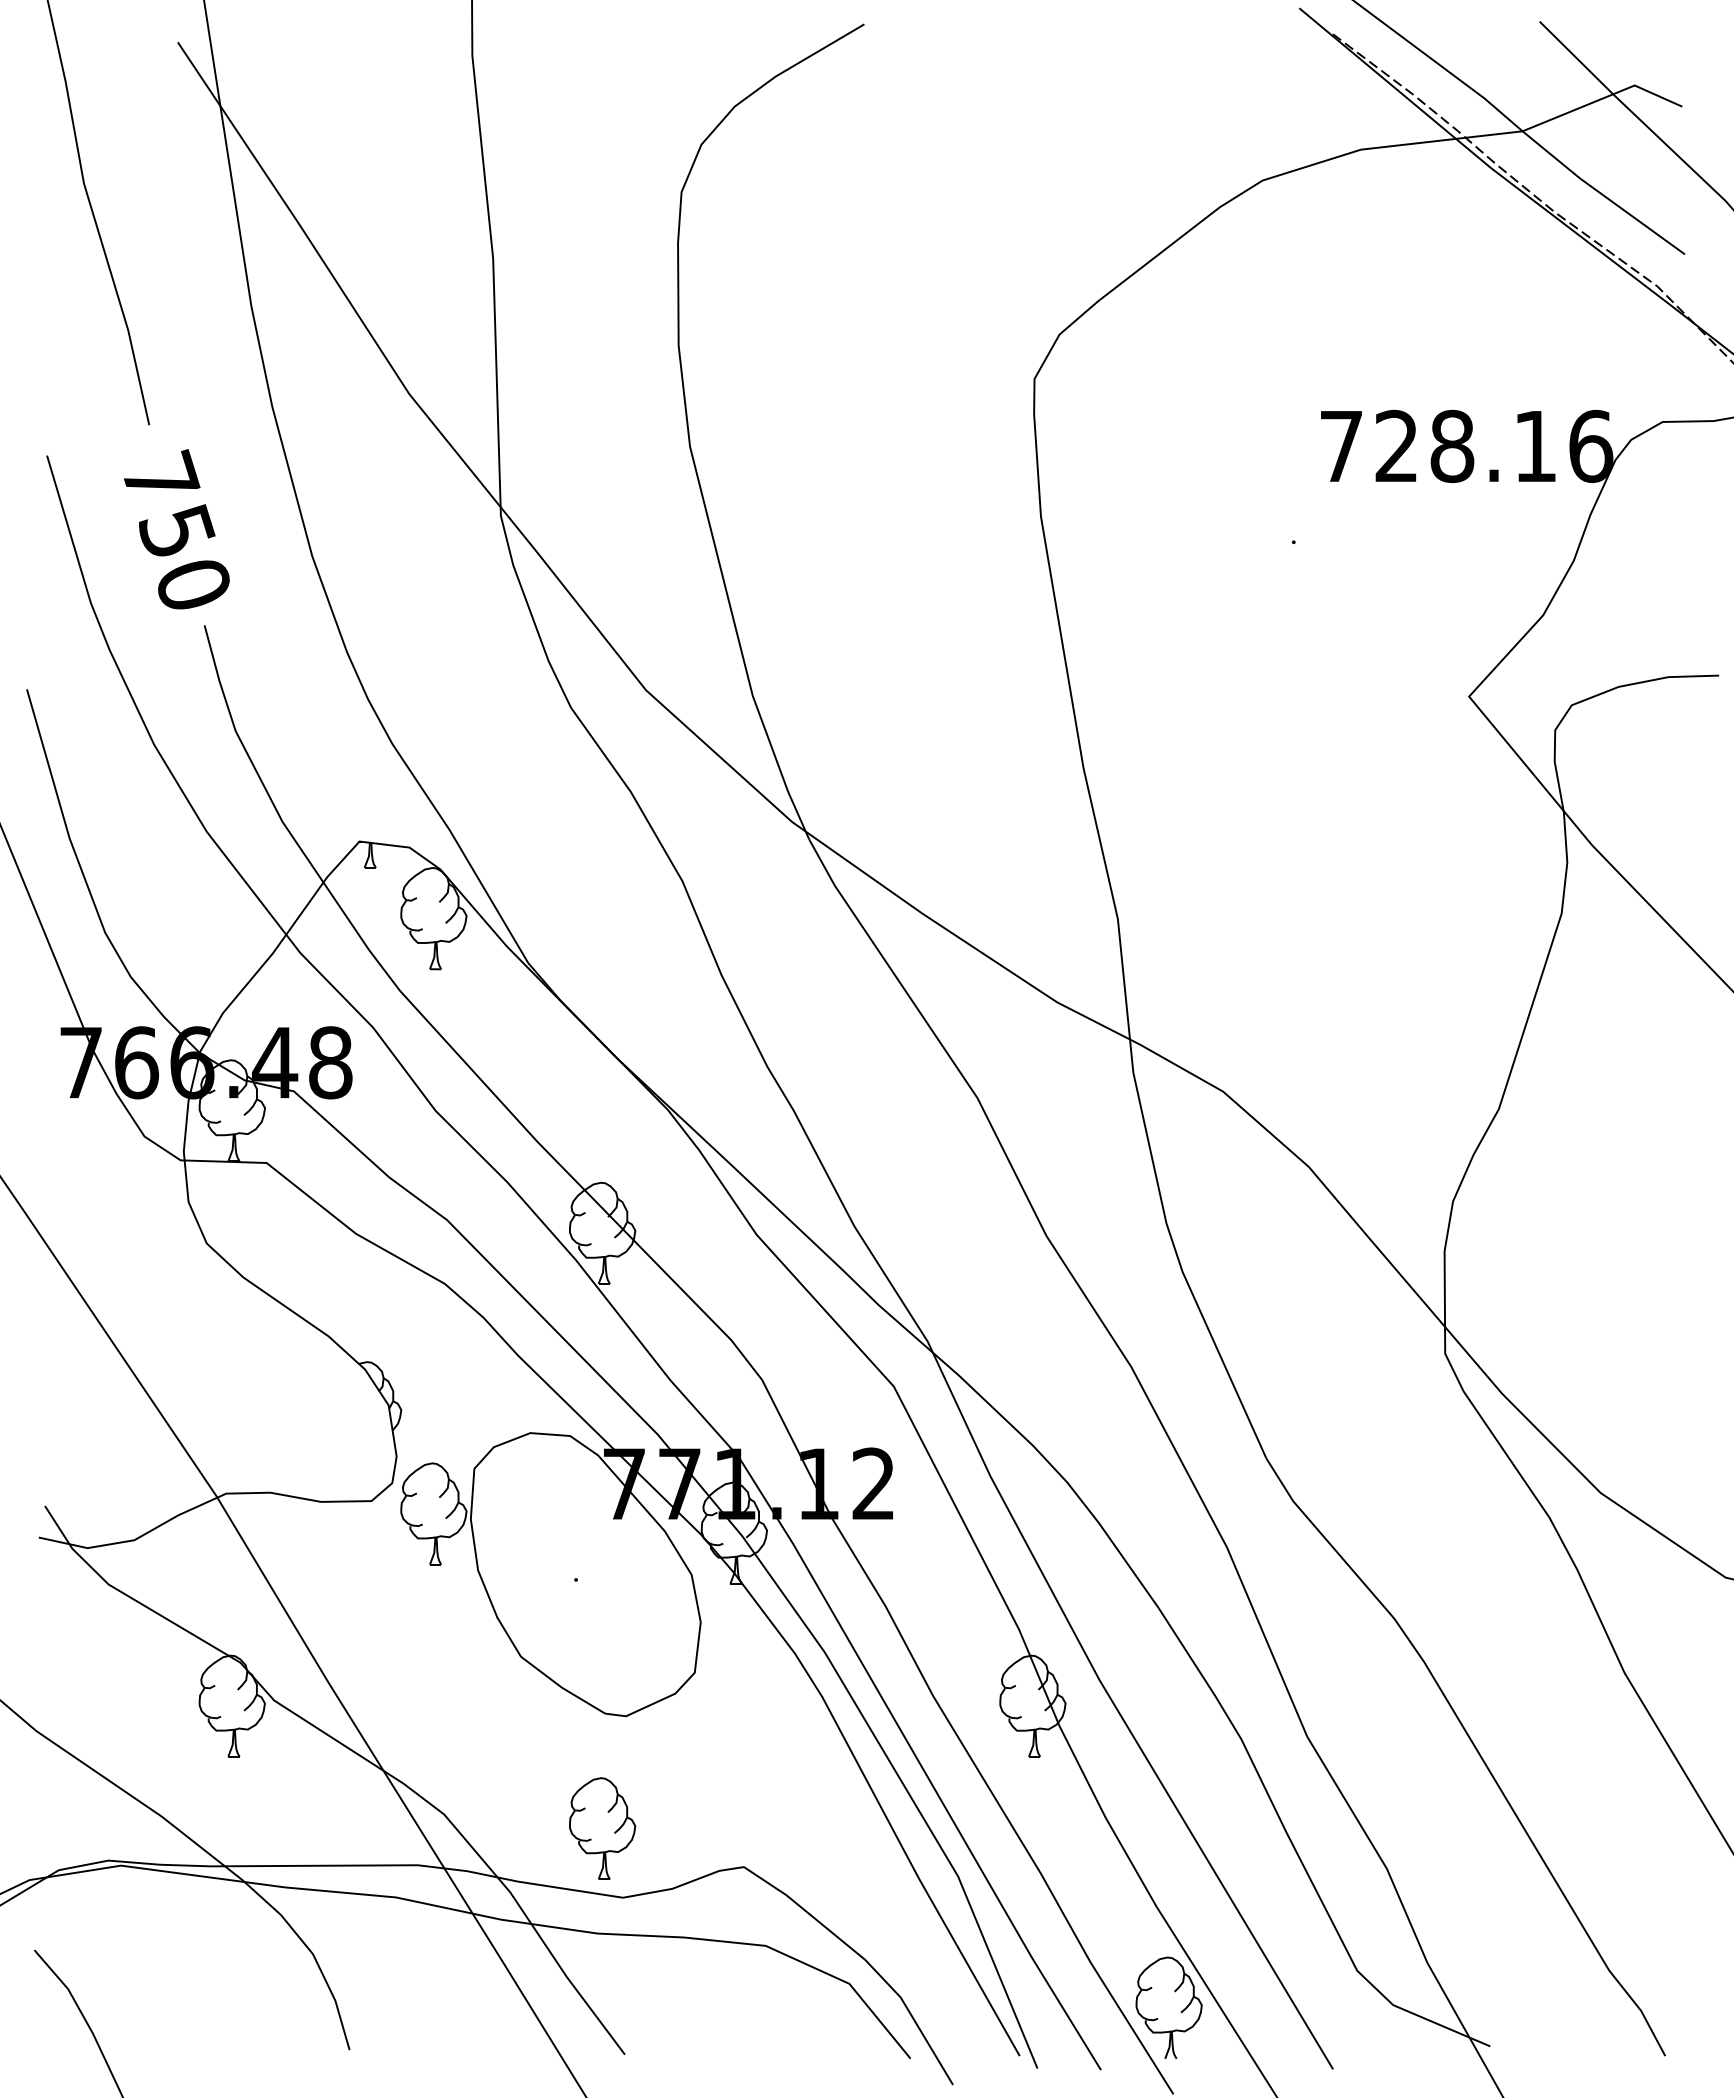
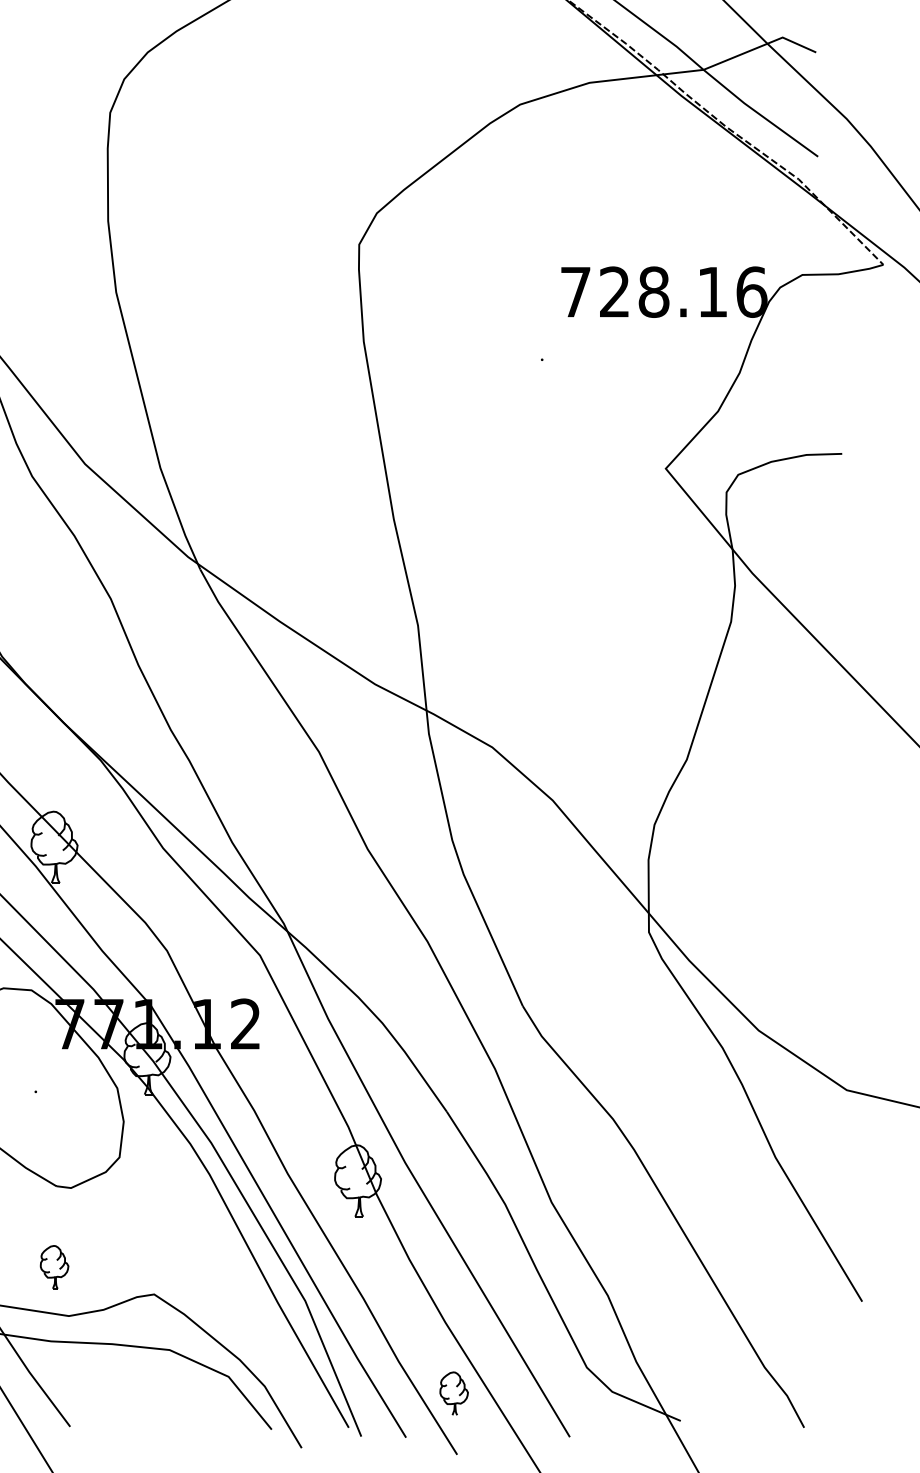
part: (602, 1828) -> (54, 1267), size x0.6
part: (1168, 2007) -> (453, 1393), size x0.6

